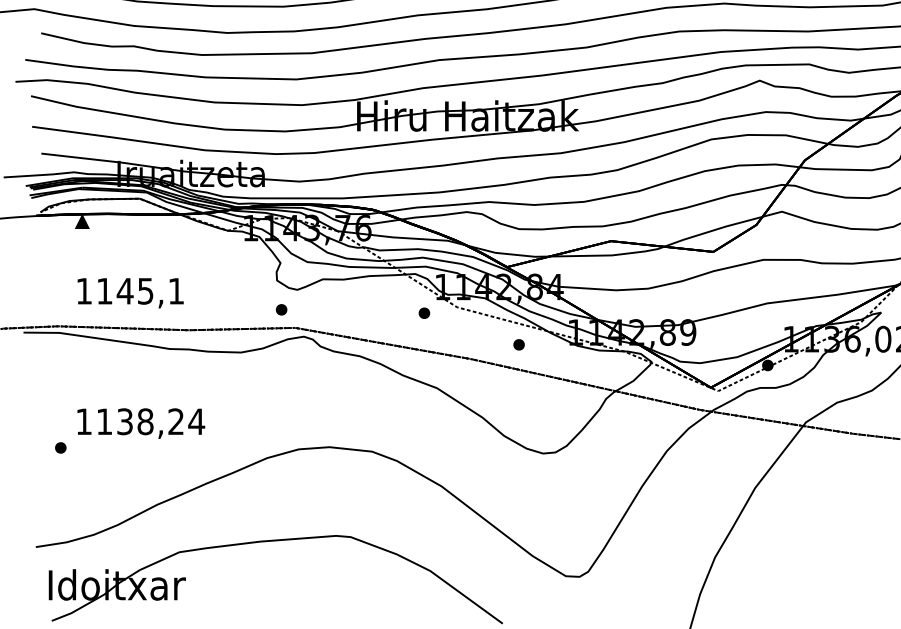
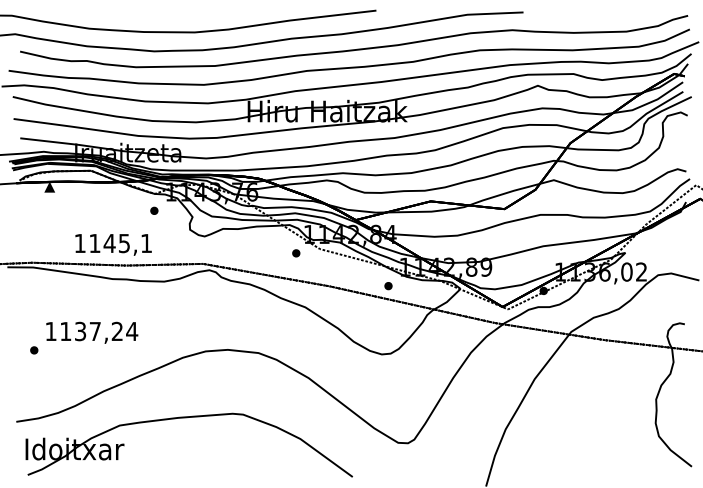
text: (130, 292) -> (113, 244), moved
part: (281, 309) -> (154, 210), moved
part: (519, 345) -> (388, 286), moved
text: (145, 421) -> (95, 331), 1138,24 -> 1137,24

